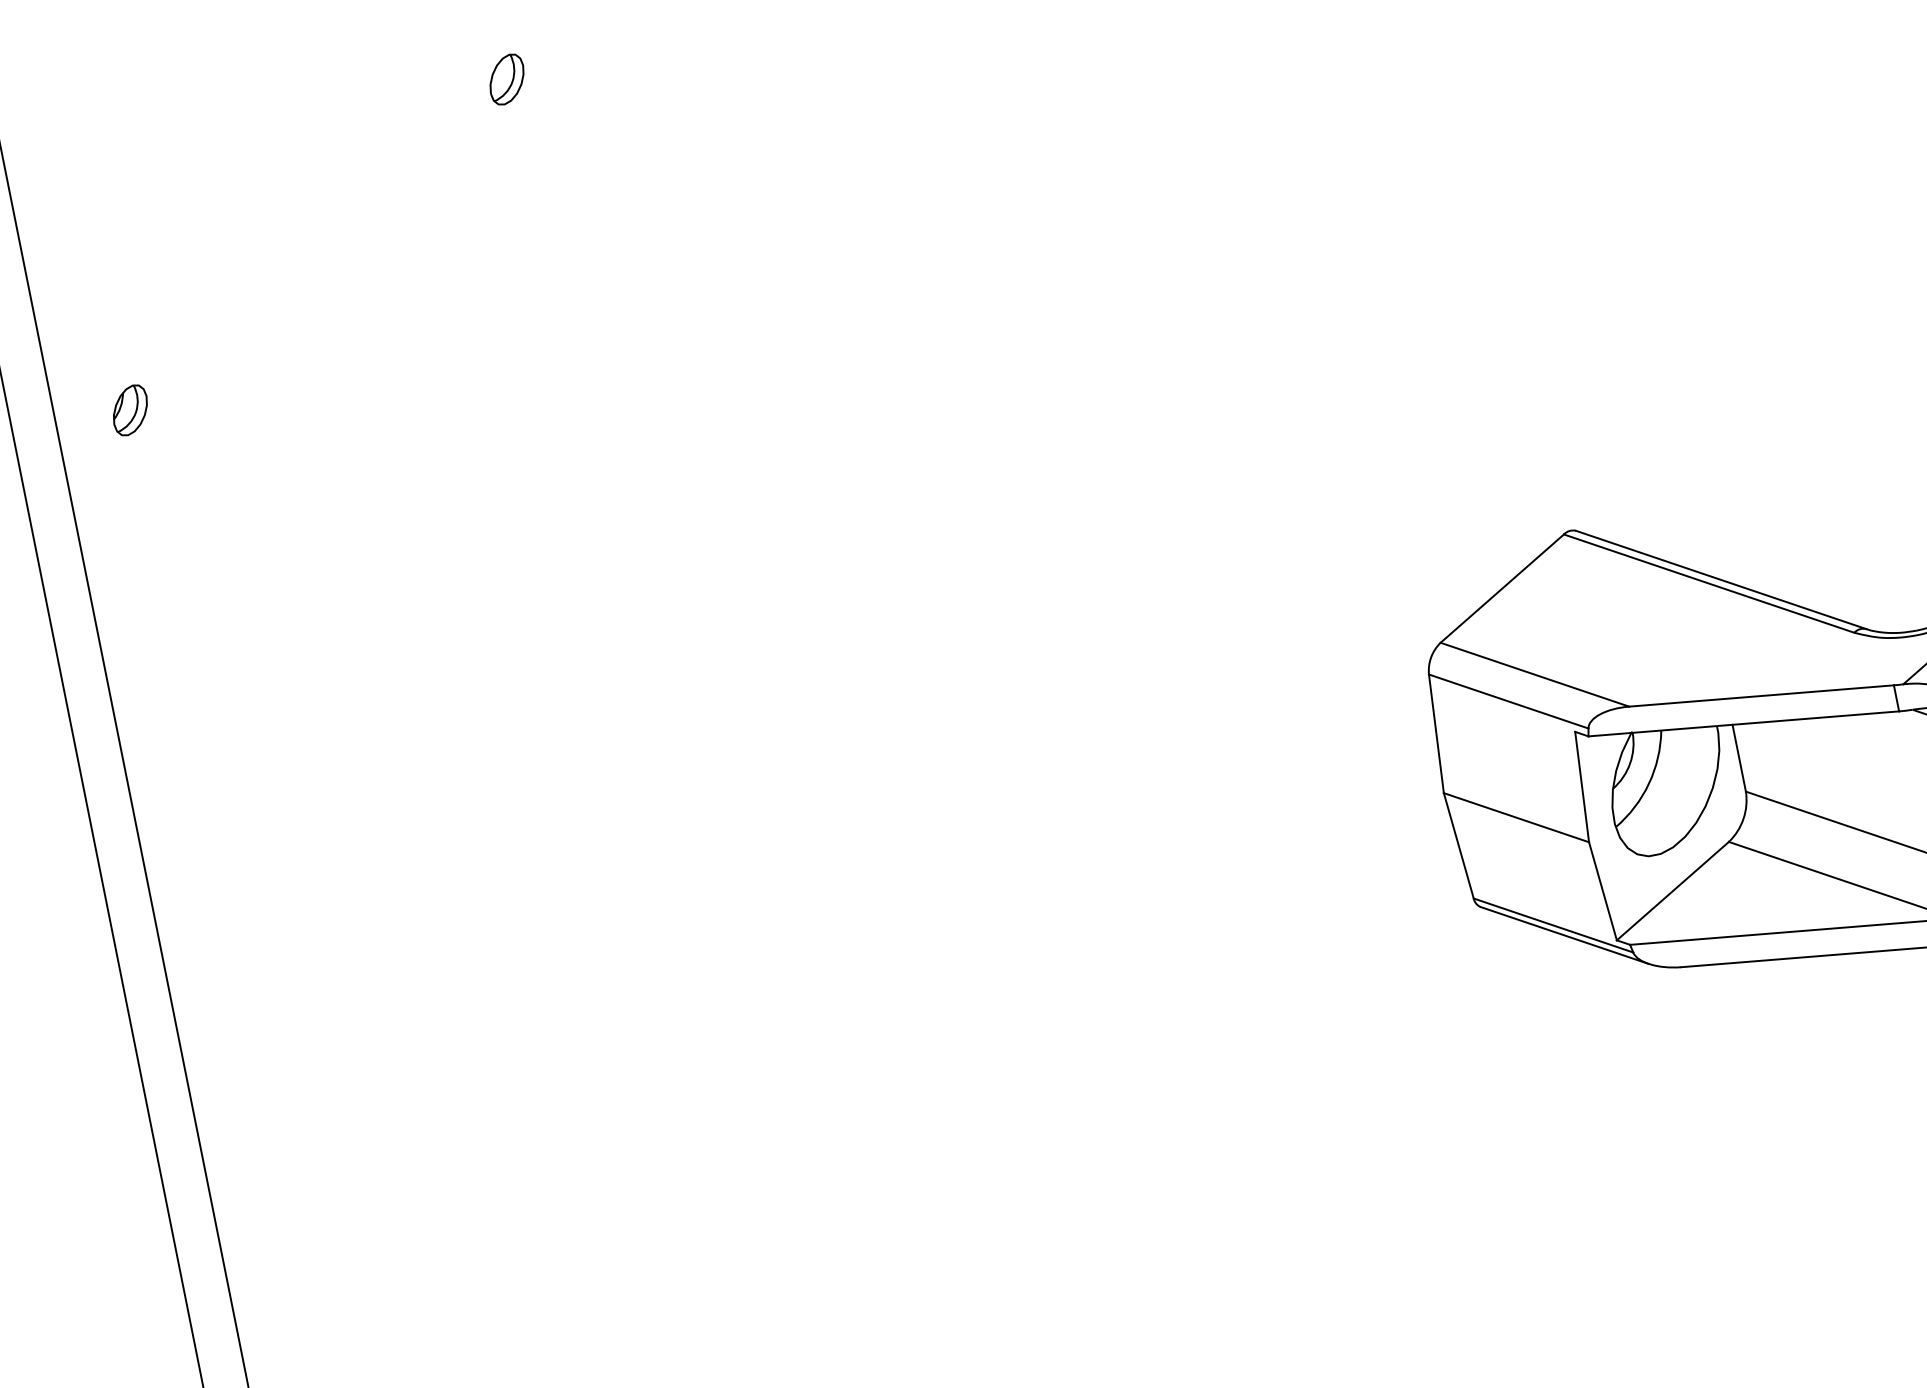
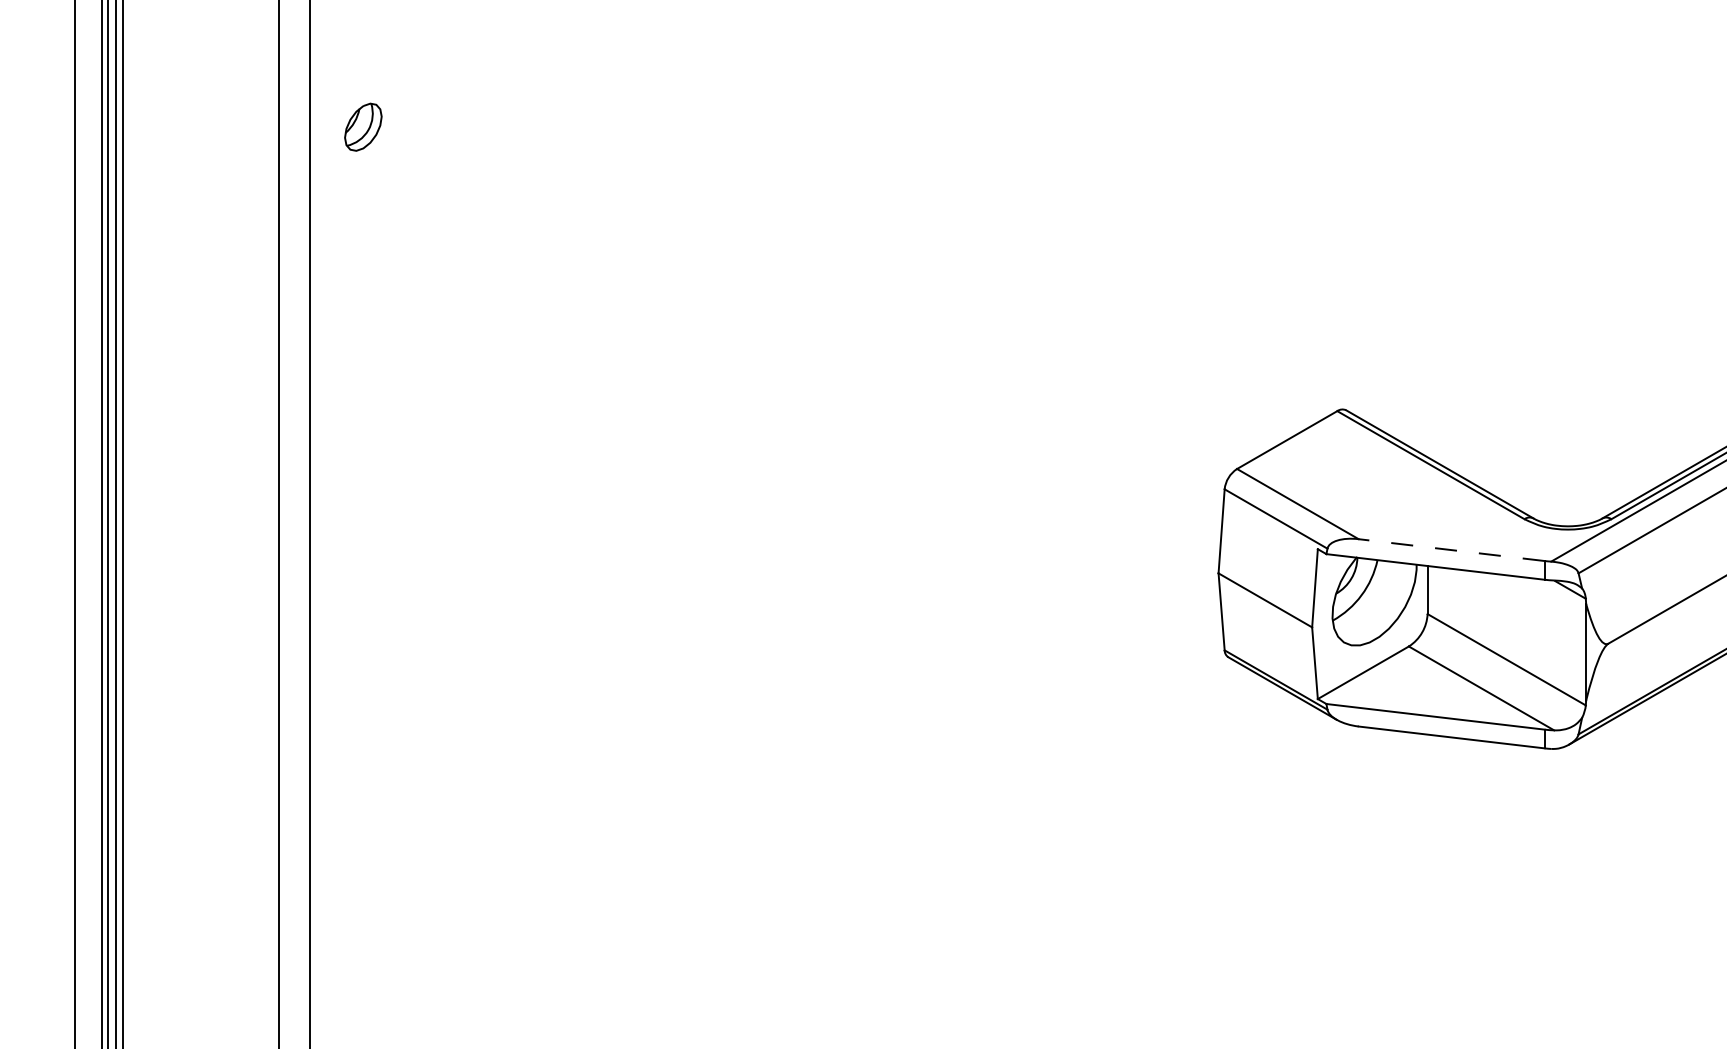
part: (130, 410) -> (363, 127), size x1.4
line: (1761, 696) -> (1451, 550), solid -> dashed

